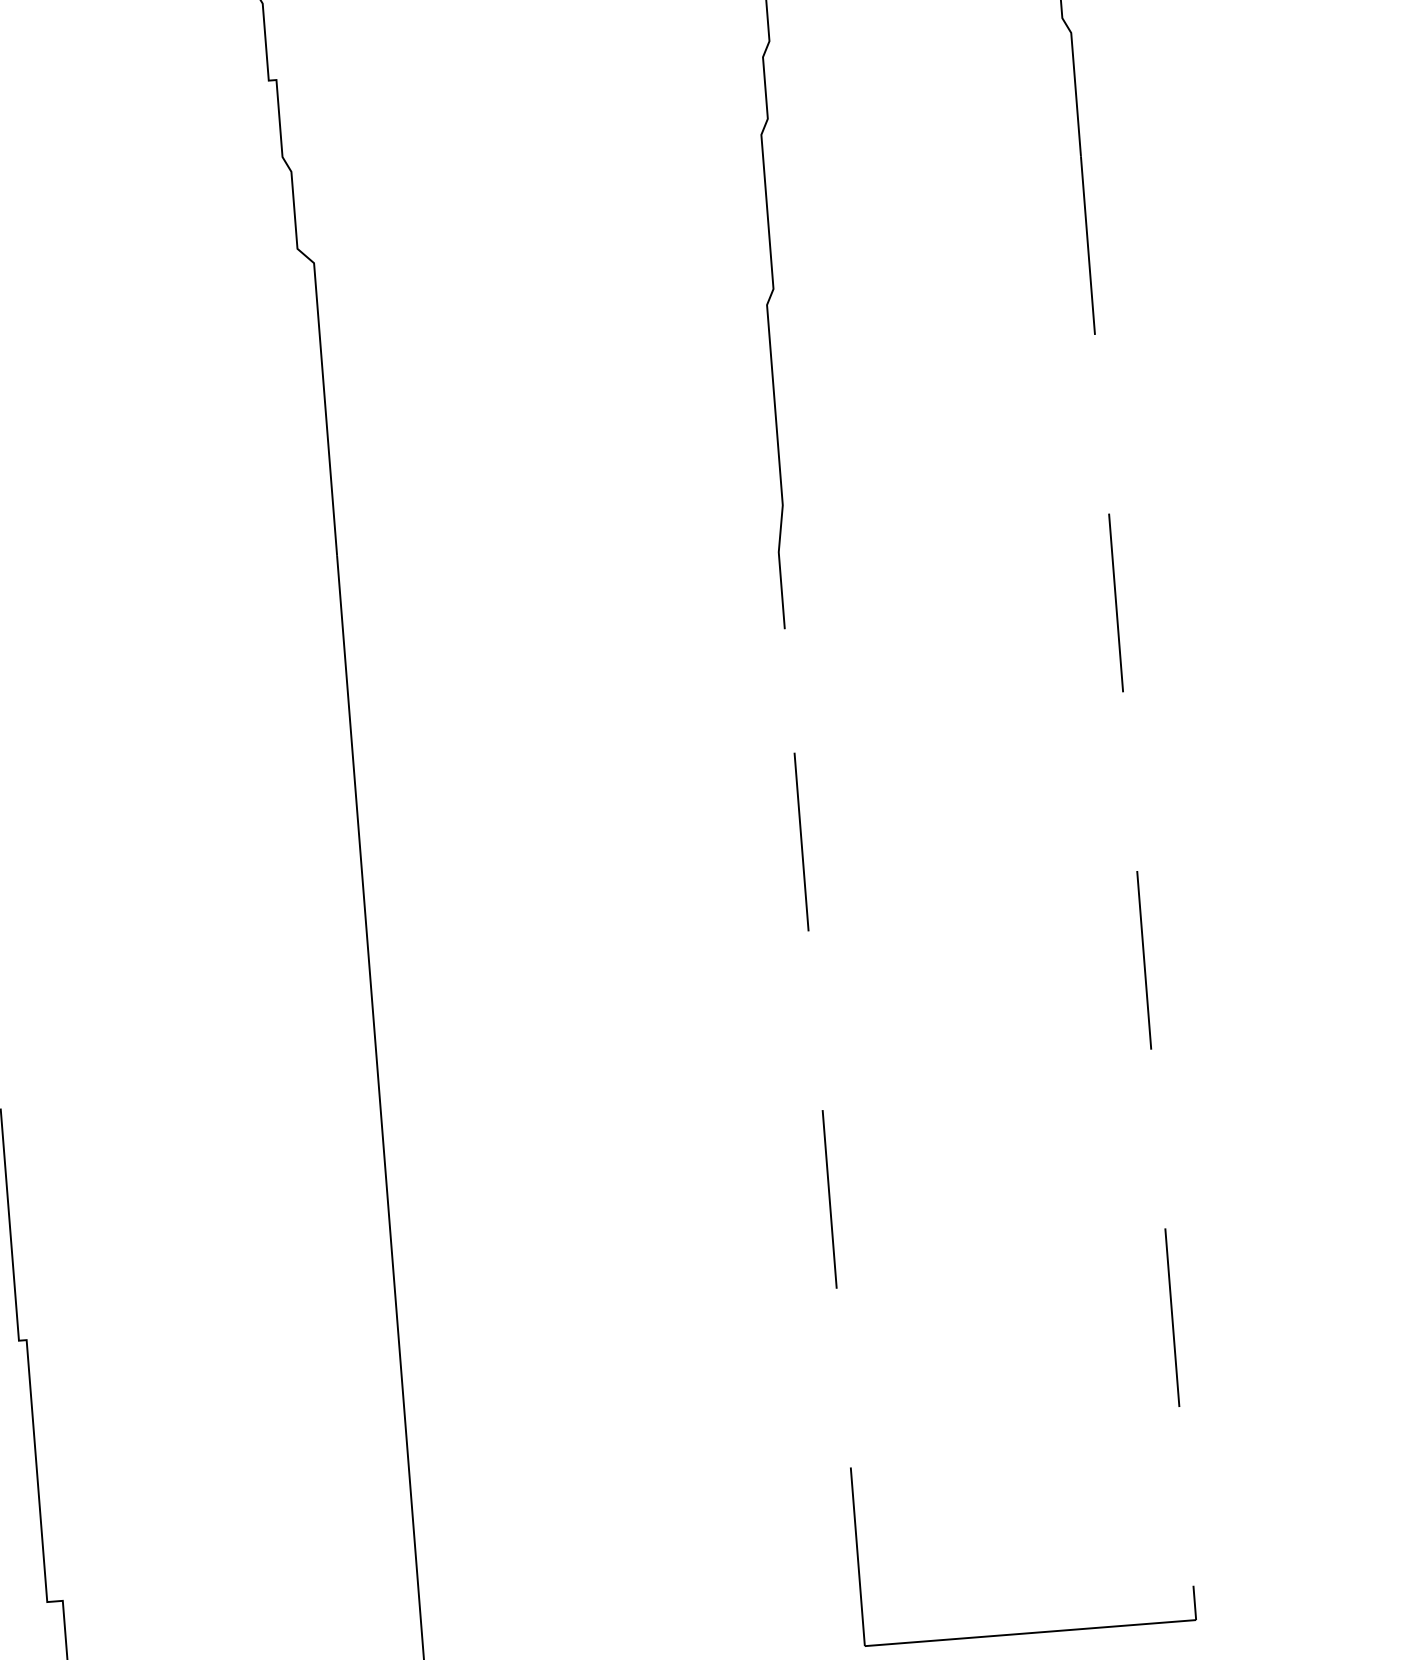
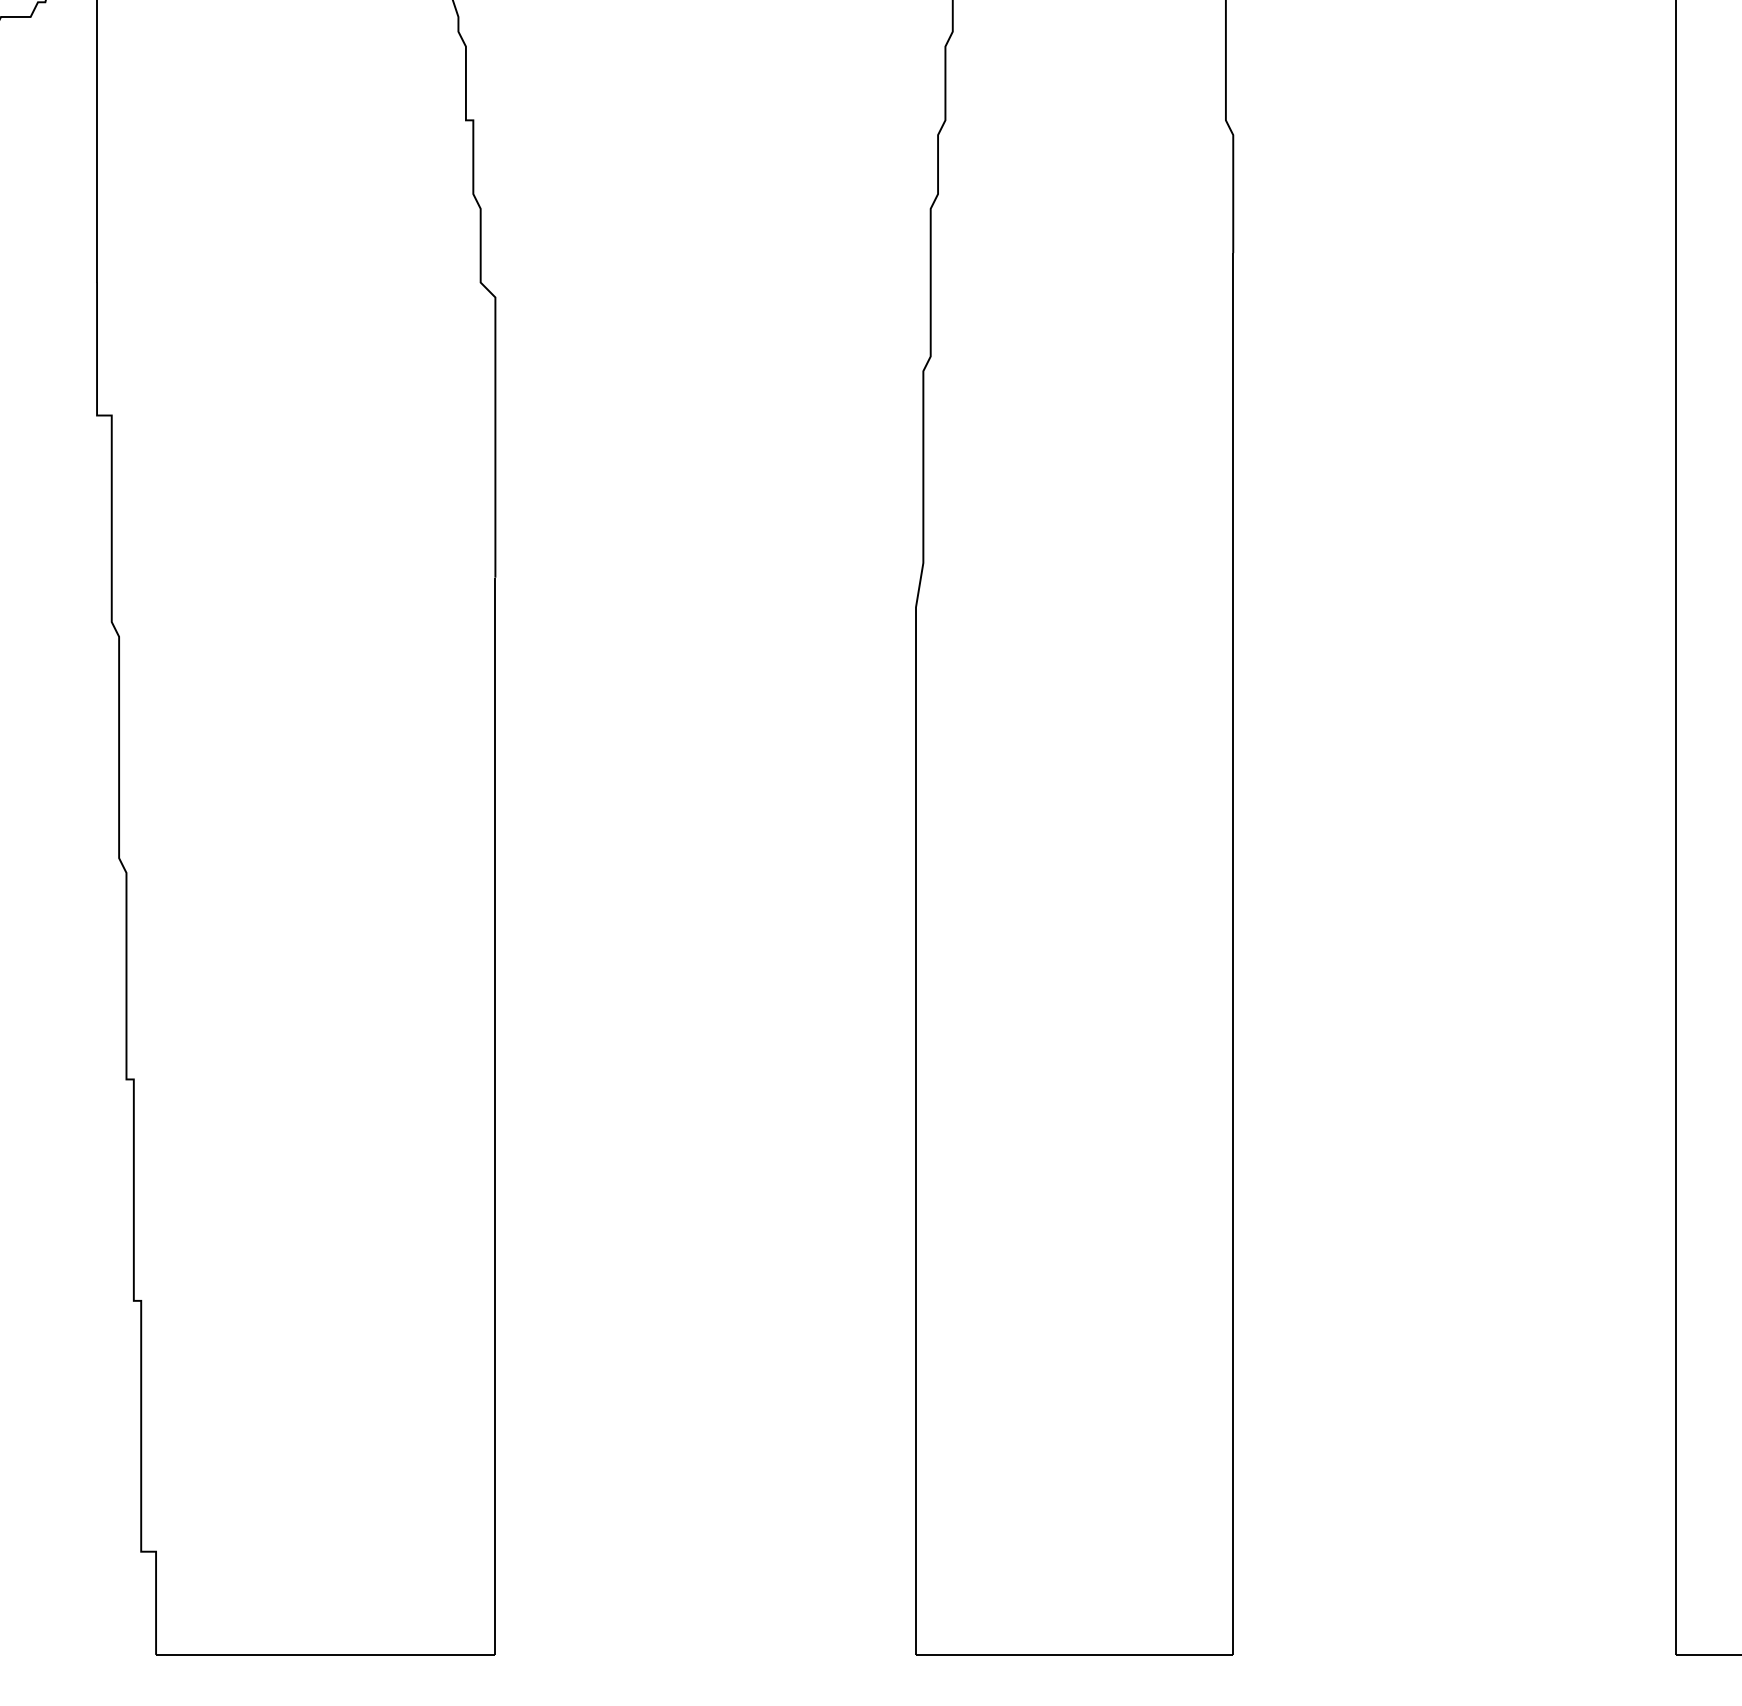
line: (1138, 888) -> (1233, 954), dashed -> solid
line: (825, 1137) -> (916, 1167), dashed -> solid

